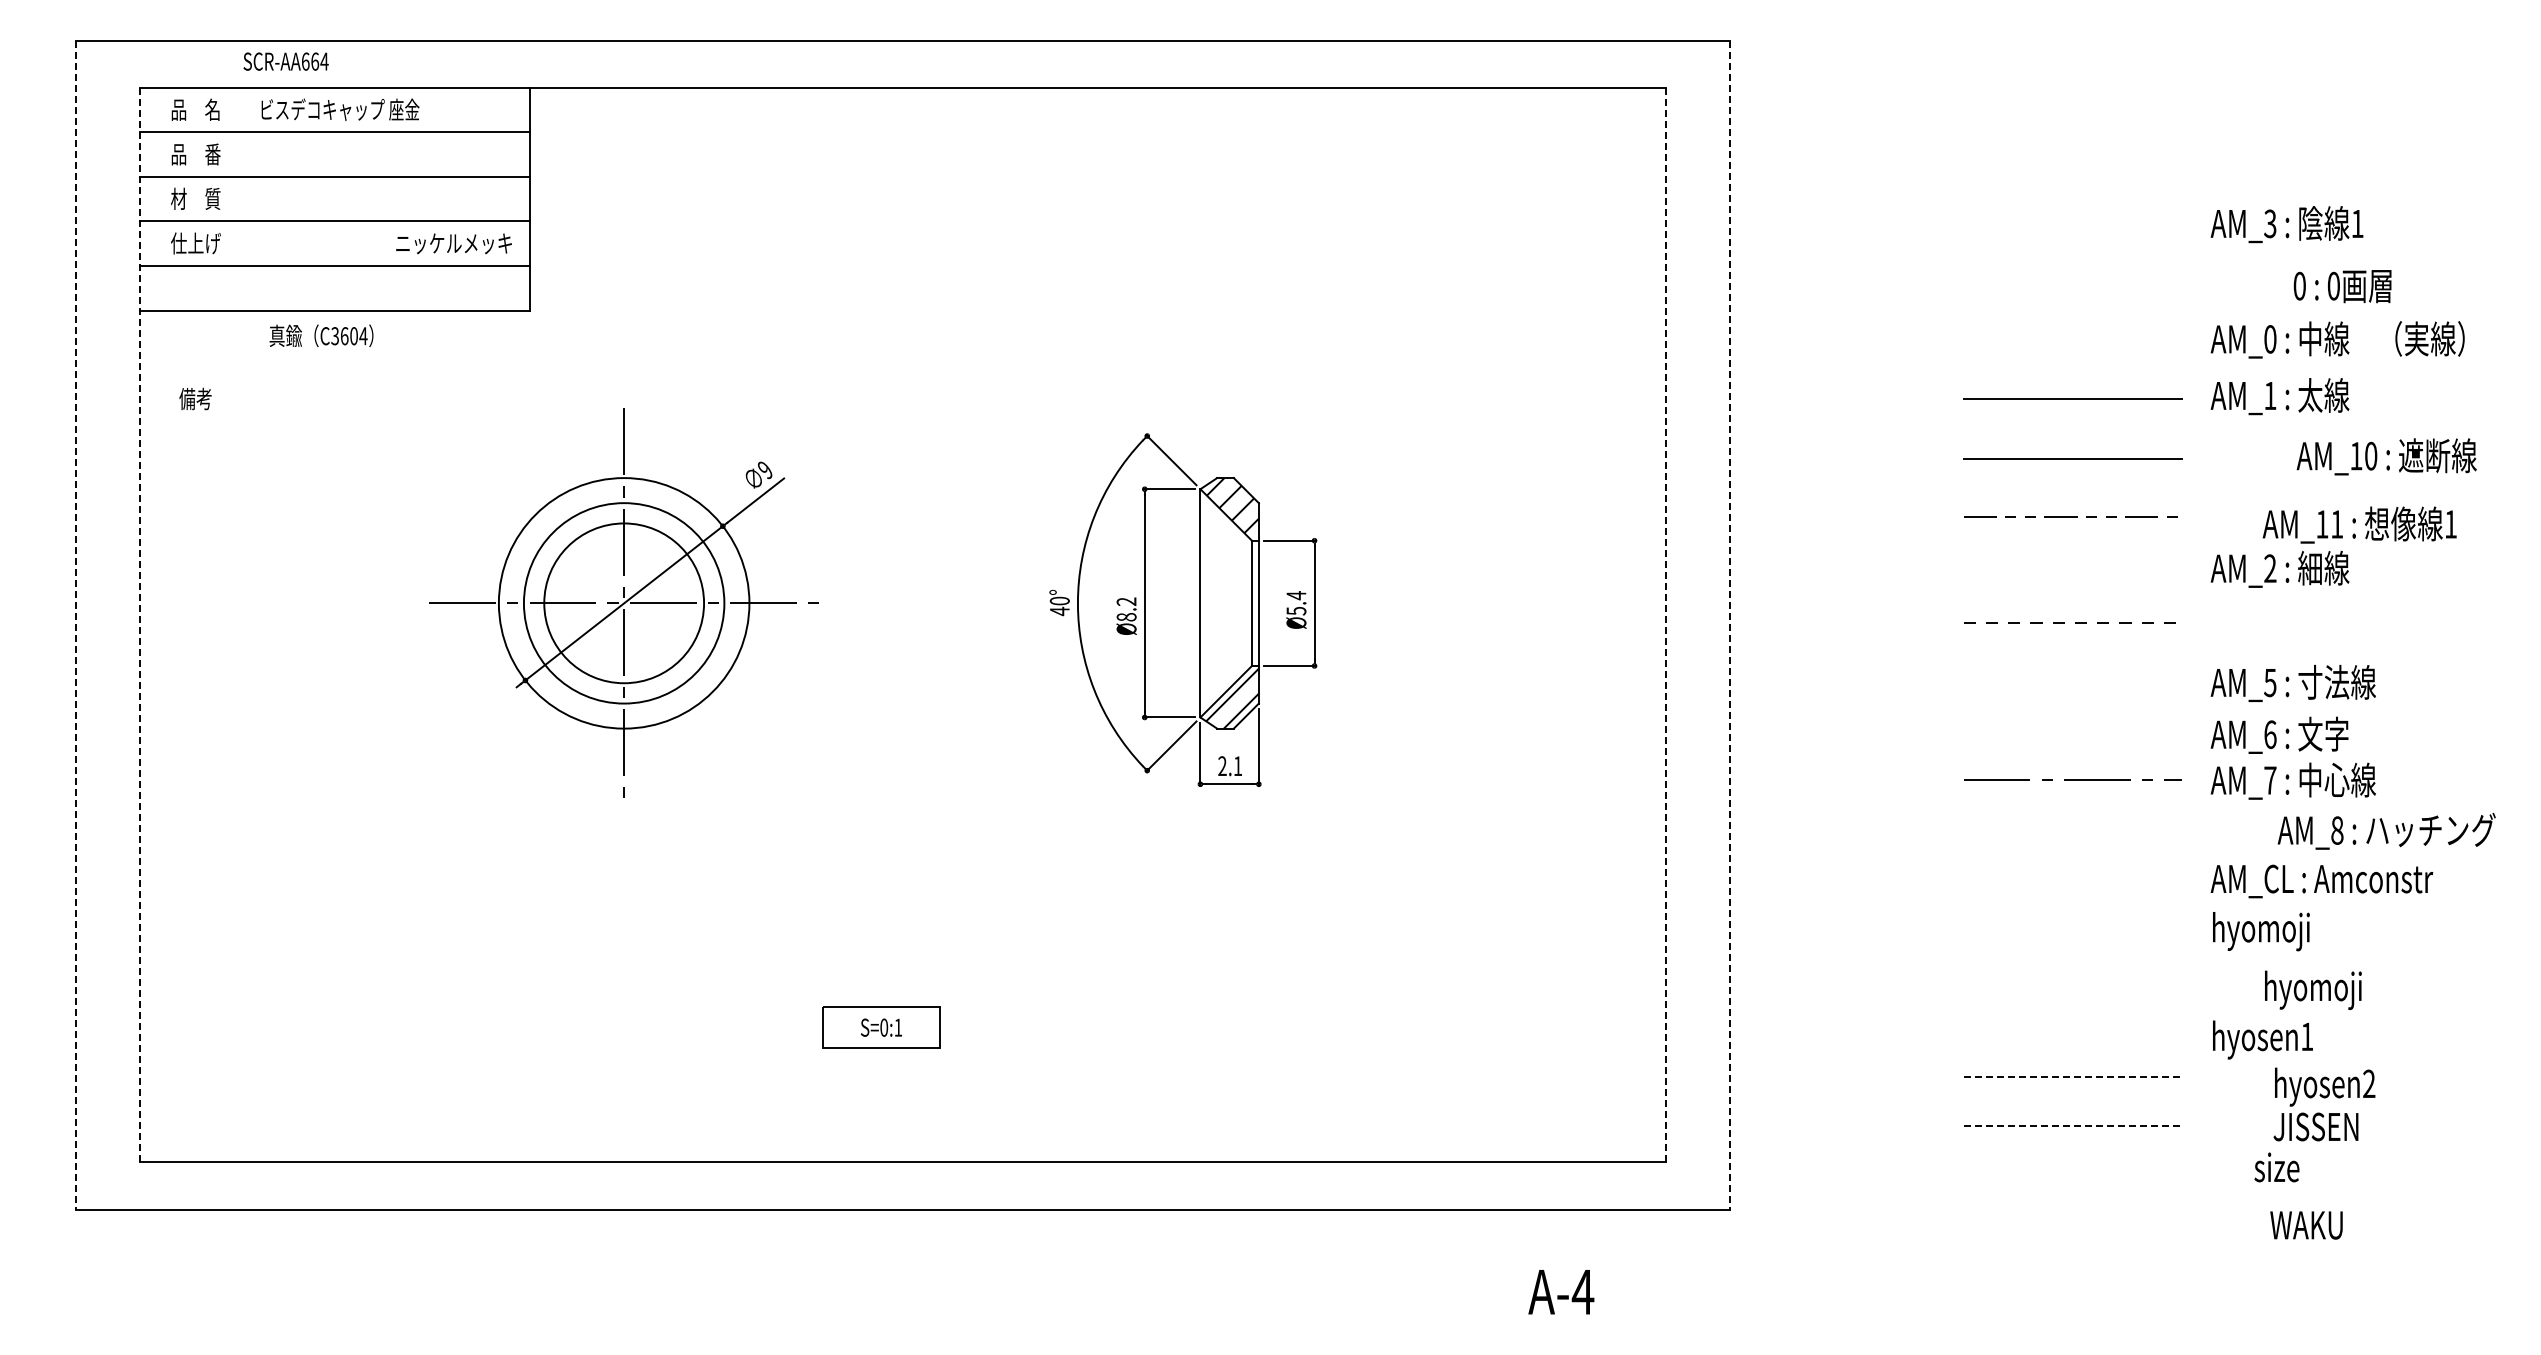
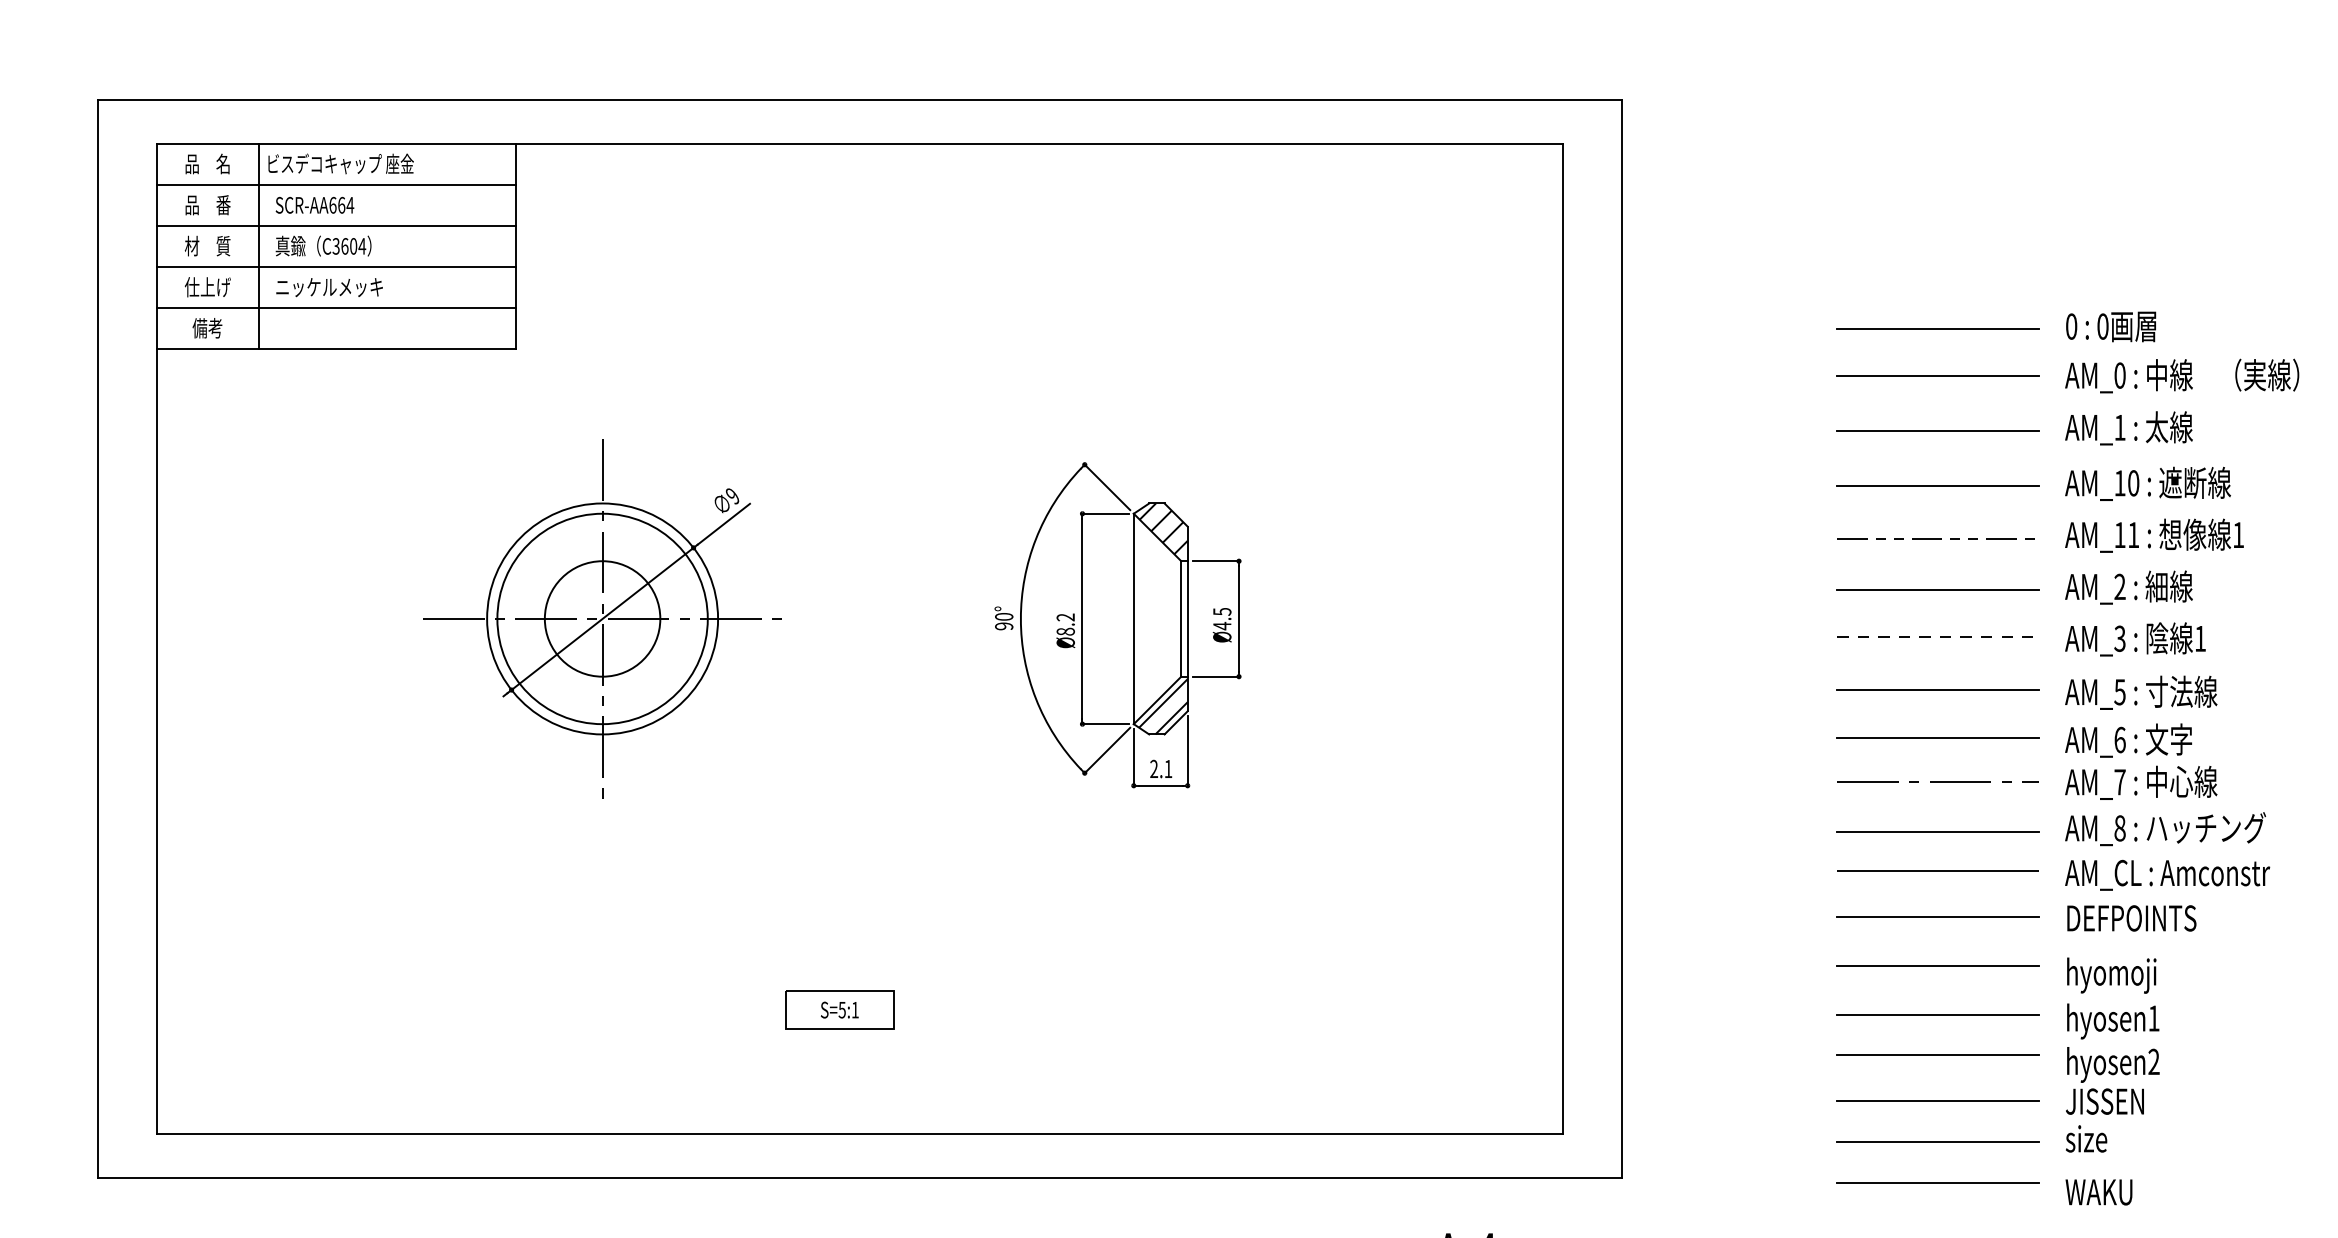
text: (285, 61) -> (314, 205), moved
line: (251, 198) -> (259, 245), added
text: (2286, 224) -> (2134, 639), moved
text: (453, 243) -> (329, 287), moved
text: (2342, 286) -> (2110, 326), moved
line: (2072, 289) -> (1937, 329), added
text: (321, 335) -> (323, 245), moved
line: (2072, 339) -> (1937, 375), added
text: (195, 398) -> (207, 327), moved
text: (2386, 456) -> (2147, 483), moved
text: (2359, 524) -> (2154, 535), moved
line: (2072, 571) -> (1937, 589), added
circle: (623, 602) -> (601, 618), size x0.62
circle: (624, 603) -> (602, 619), size x1.43
text: (1296, 603) -> (1222, 619), Ø5.4 -> Ø4.5
text: (1059, 611) -> (1003, 626), 40° -> 90°
line: (1665, 624) -> (1562, 638), dashed -> solid
line: (76, 625) -> (97, 639), dashed -> solid
line: (140, 625) -> (156, 639), dashed -> solid
line: (1729, 625) -> (1621, 639), dashed -> solid
line: (2072, 680) -> (1937, 690), added
line: (2072, 732) -> (1937, 738), added
text: (2386, 830) -> (2165, 828), moved
line: (2072, 834) -> (1937, 832), added
line: (2072, 876) -> (1937, 870), added
line: (2072, 926) -> (1937, 916), added
text: (2283, 931) -> (2132, 921), hyomoji -> DEFPOINTS
line: (2072, 980) -> (1937, 966), added
text: (2313, 989) -> (2111, 974), moved
text: (884, 1027) -> (842, 1009), S=0:1 -> S=5:1
line: (2072, 1032) -> (1937, 1014), added
line: (2073, 1076) -> (1938, 1055), dashed -> solid
text: (2324, 1104) -> (2112, 1080), moved
line: (2073, 1126) -> (1938, 1101), dashed -> solid
text: (2276, 1167) -> (2086, 1138), moved
line: (2072, 1170) -> (1937, 1141), added
line: (2072, 1214) -> (1937, 1182), added
text: (2306, 1225) -> (2098, 1192), moved

